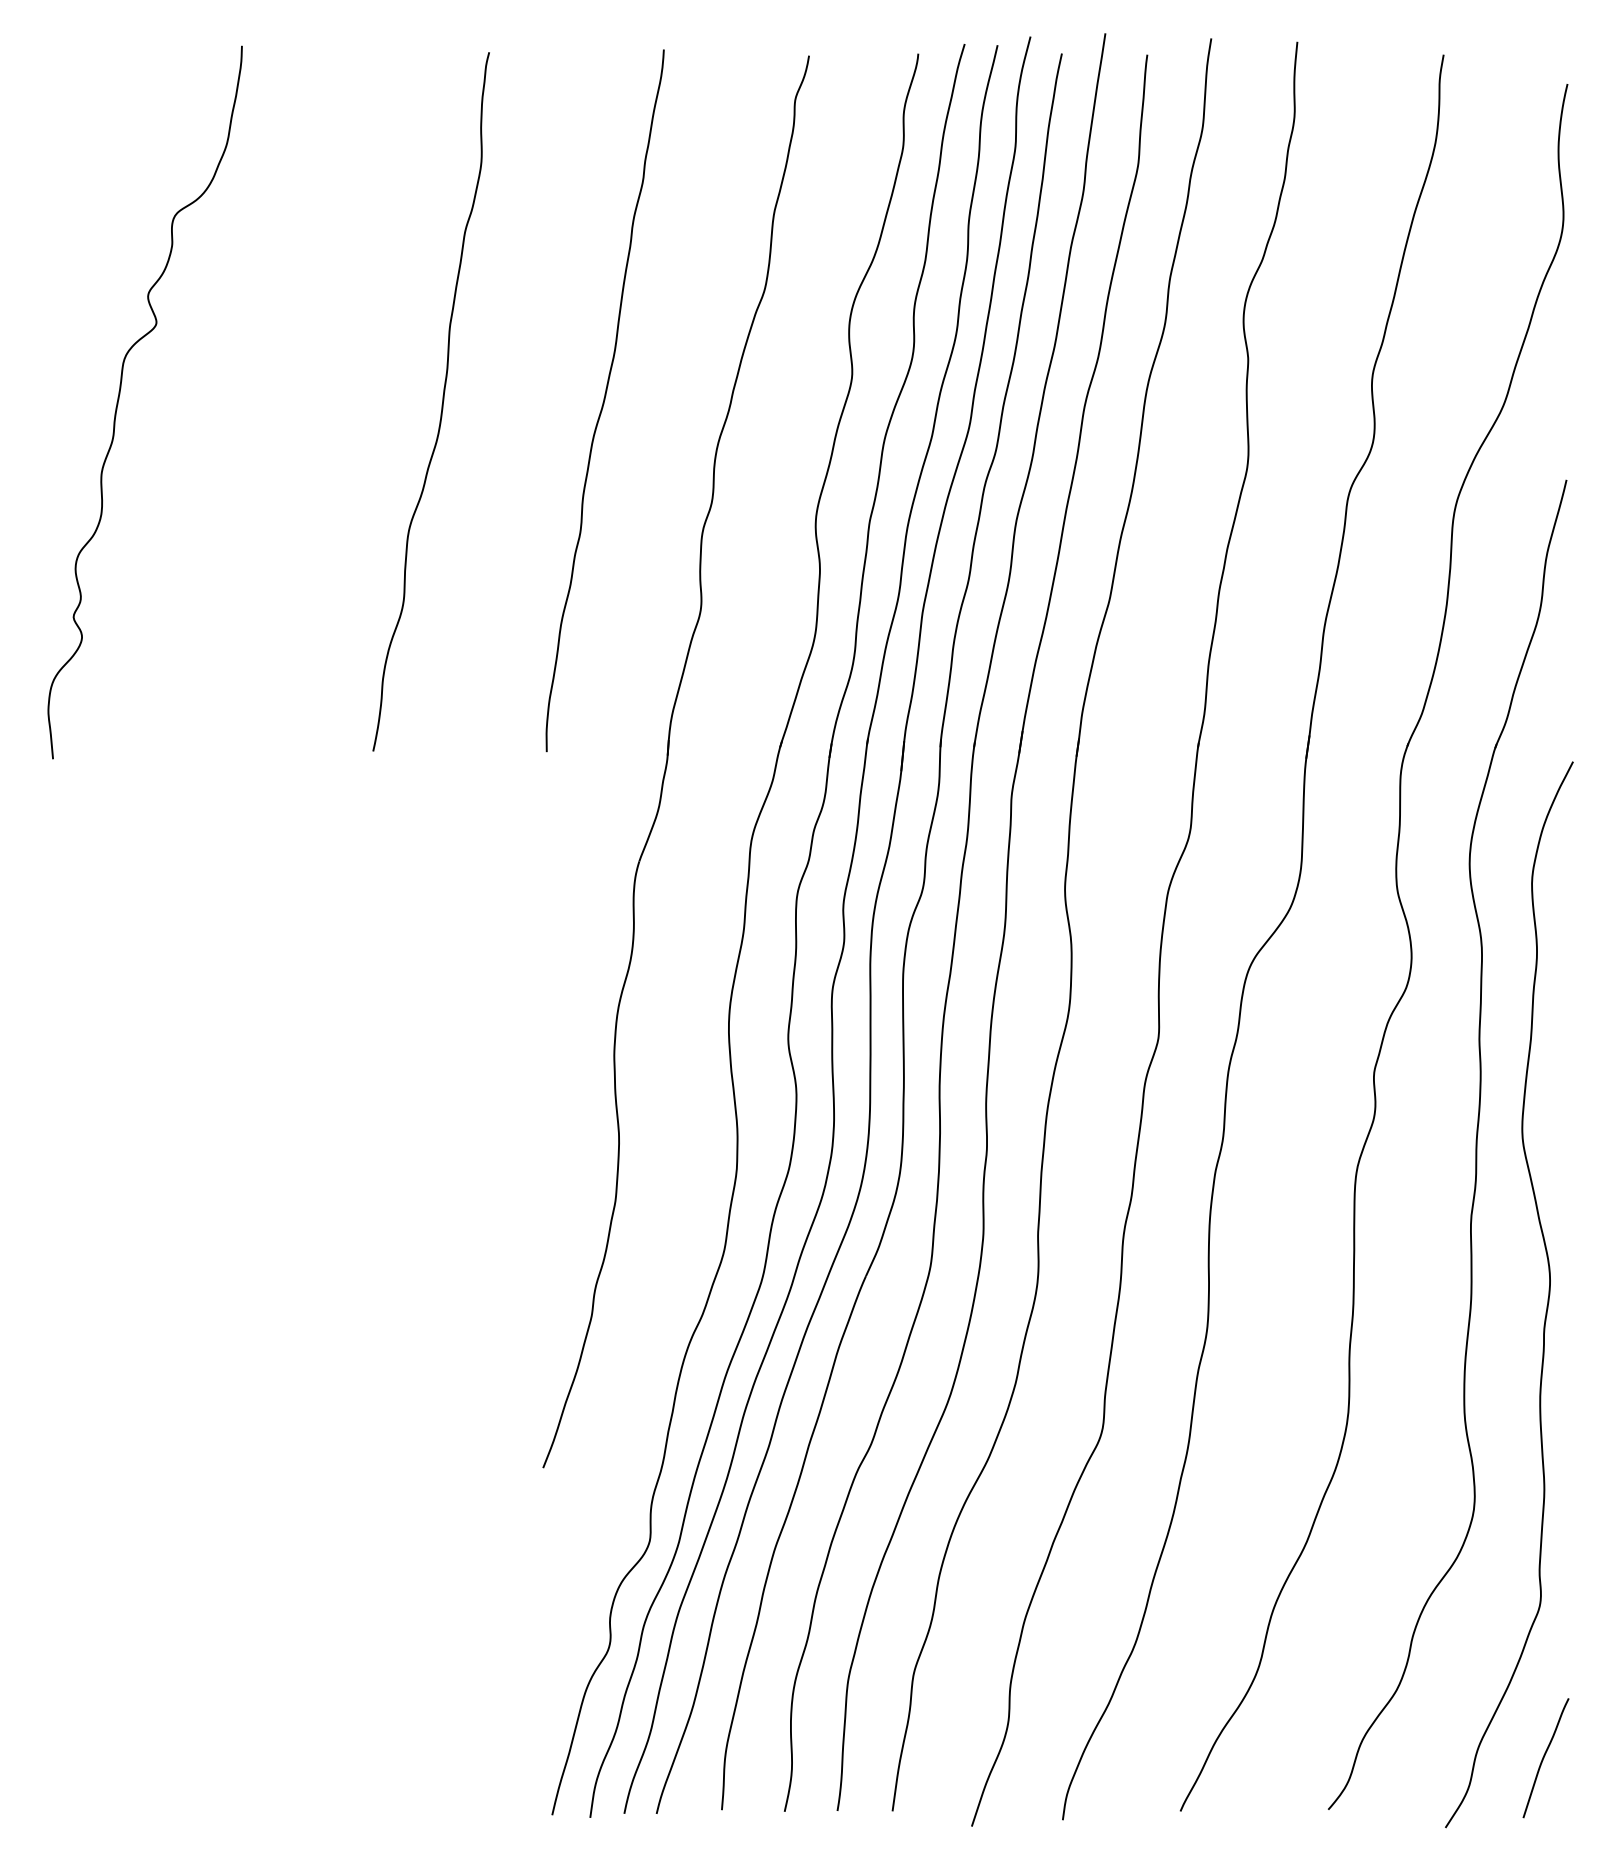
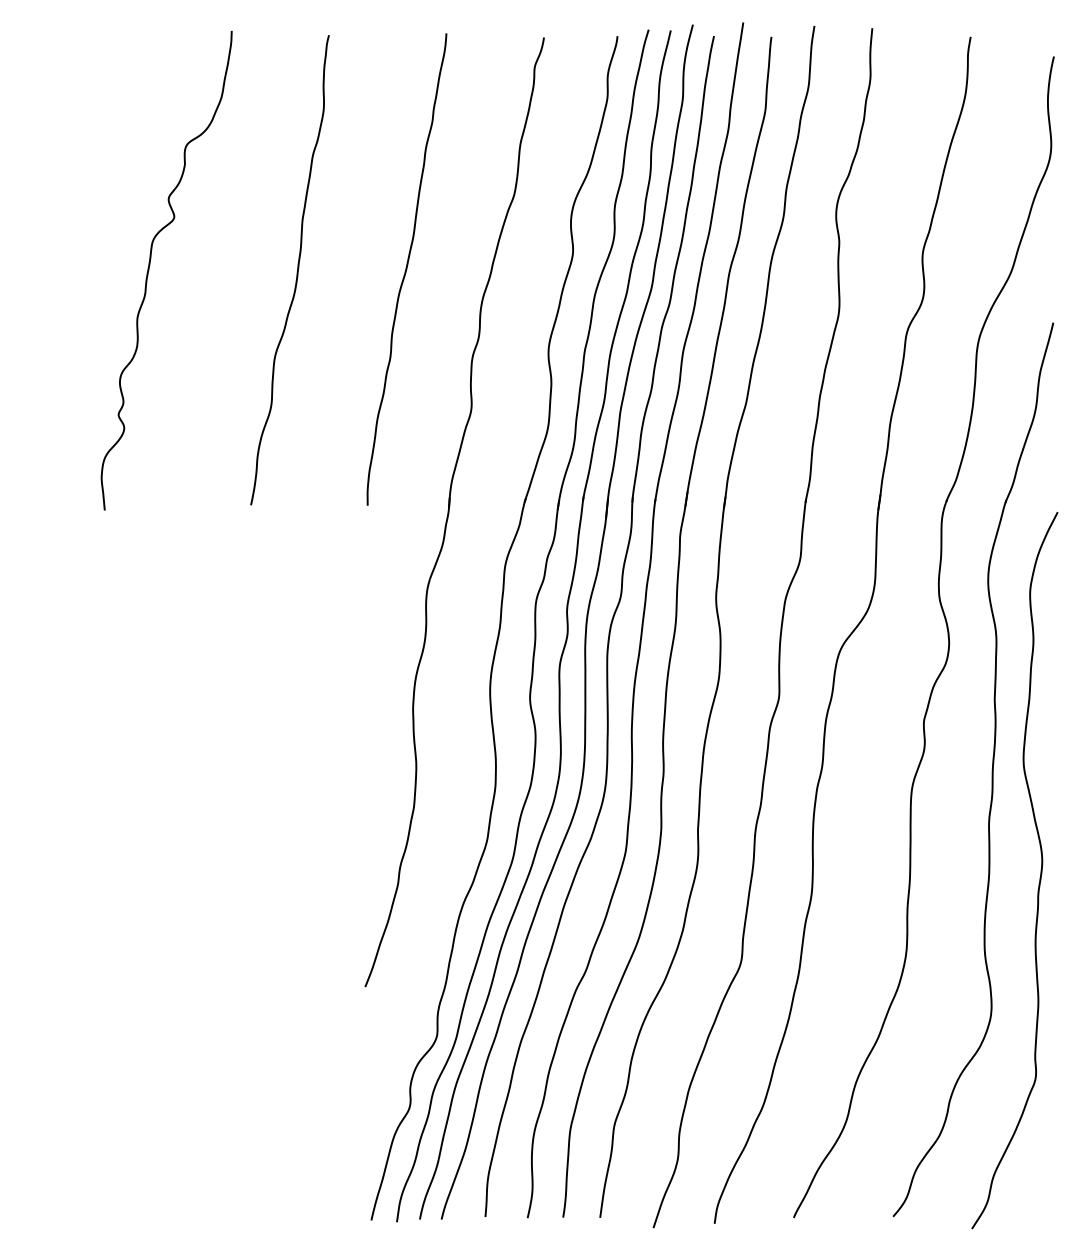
curve: (121, 394) -> (150, 265), moved
curve: (1545, 1755) -> (1039, 1180), removed

